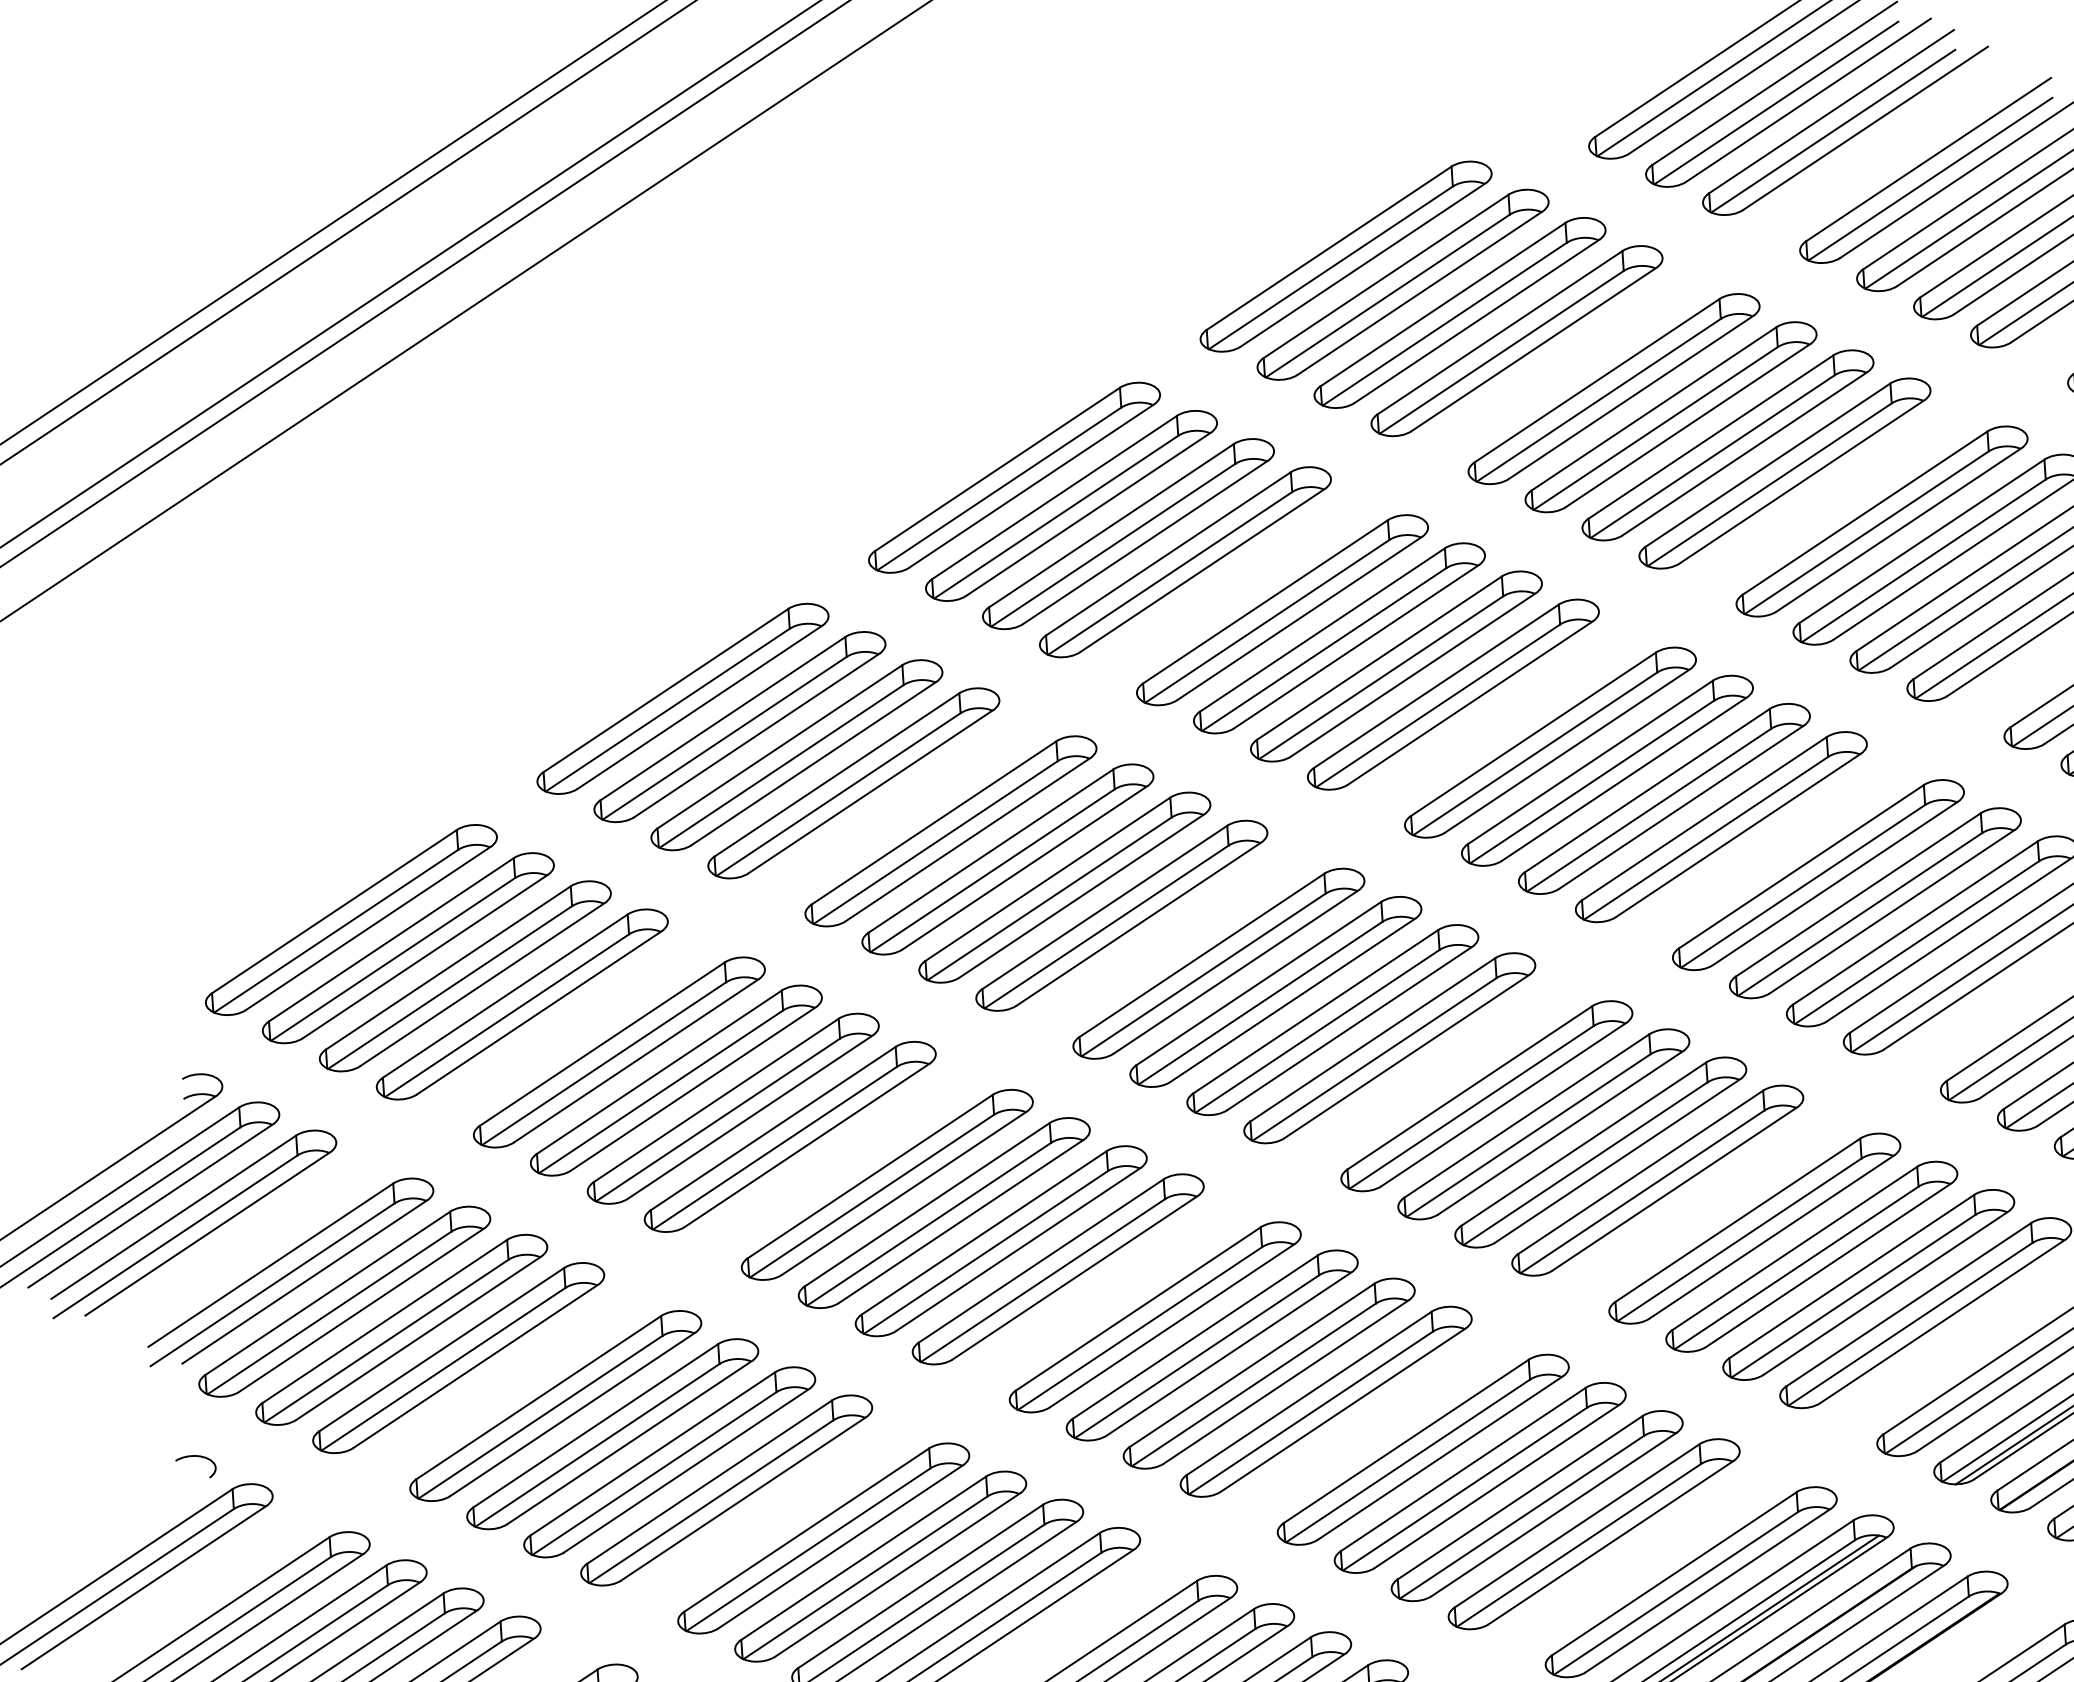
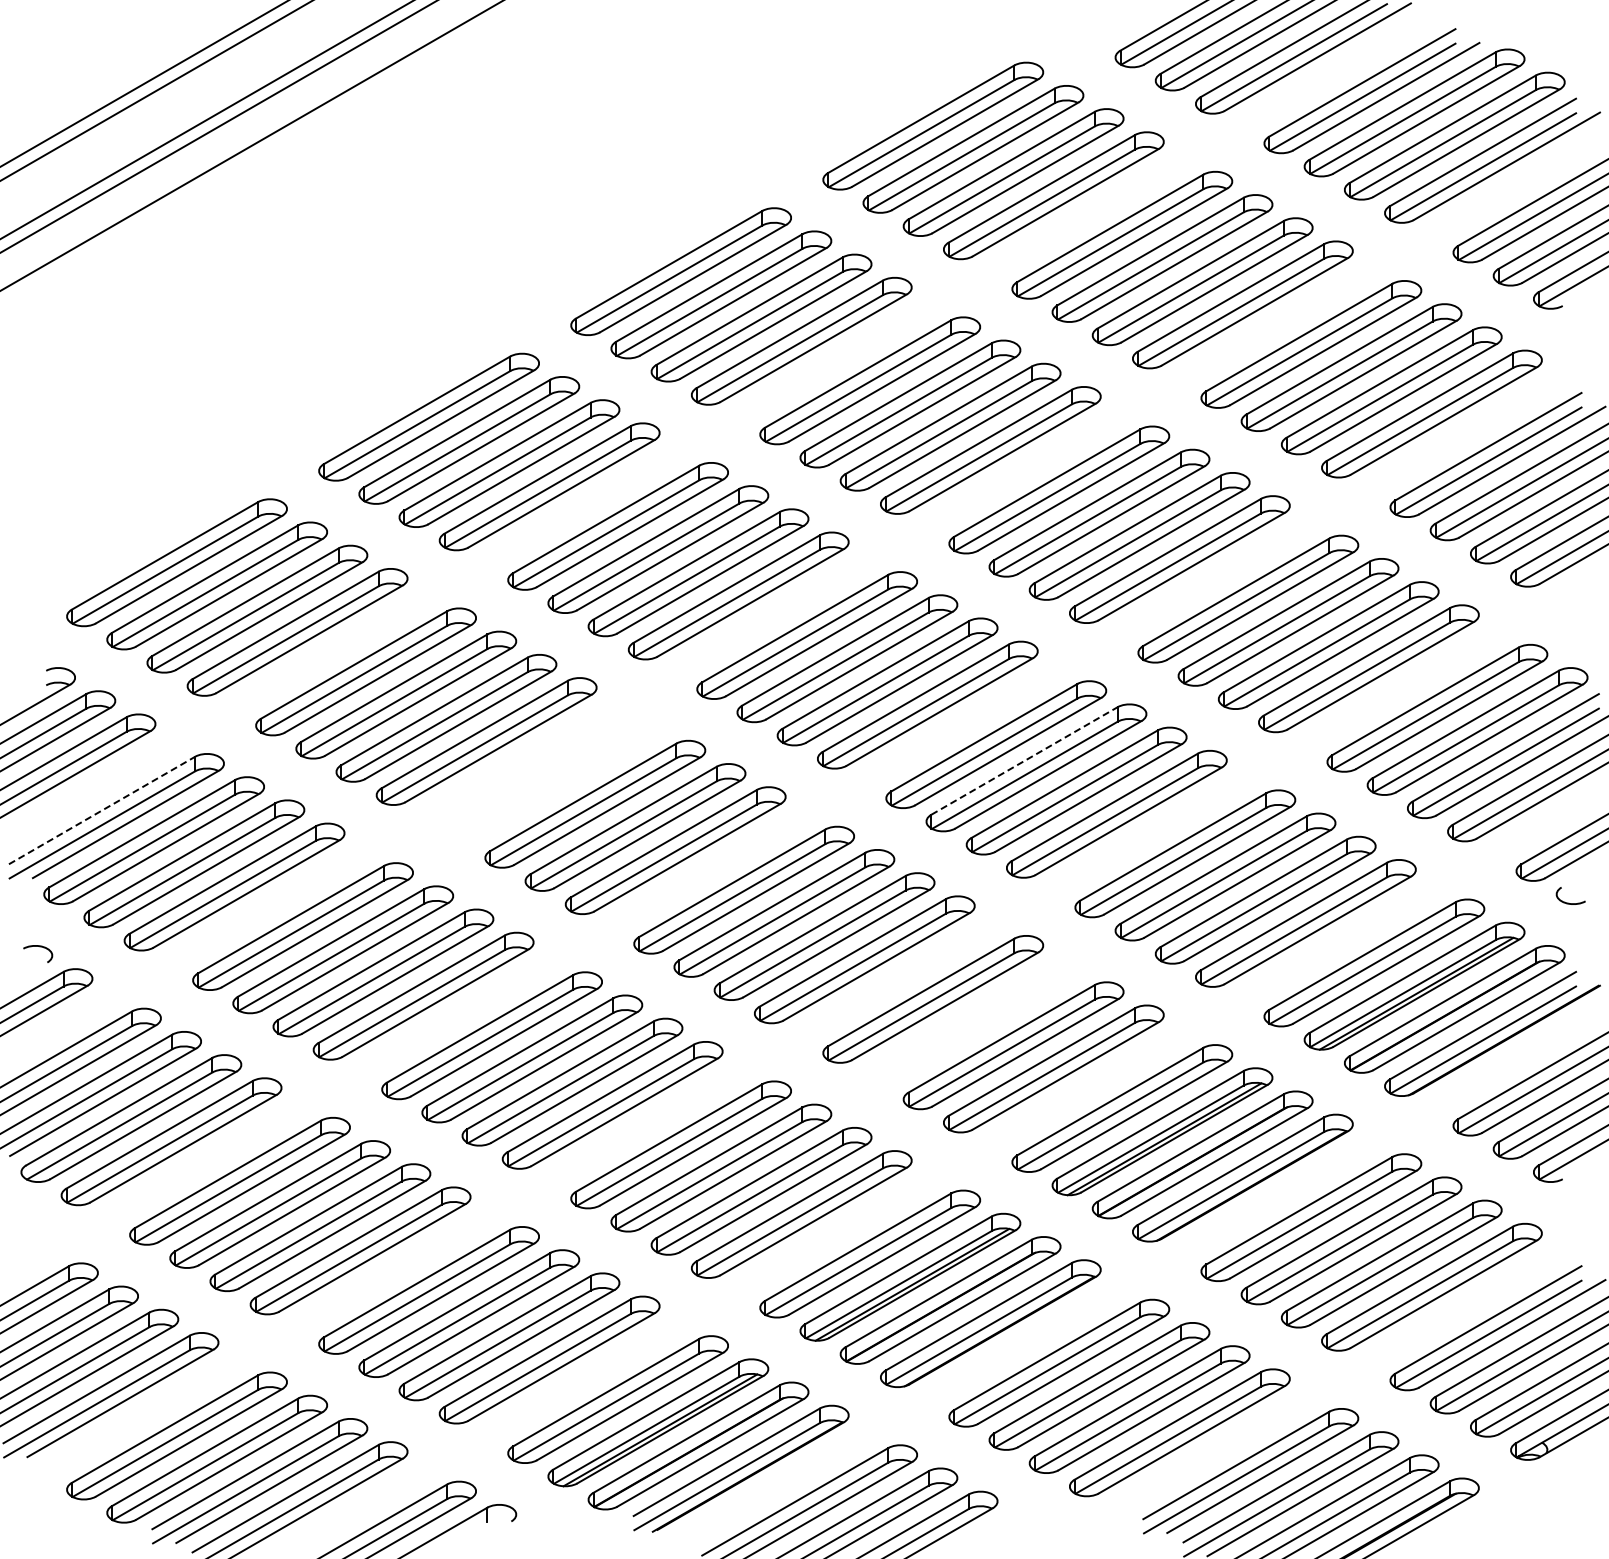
line: (1526, 1115) -> (1024, 760), solid -> dashed
part: (886, 1184) -> (554, 780), removed
line: (271, 1265) -> (102, 810), solid -> dashed
part: (1480, 1477) -> (973, 1022), removed

